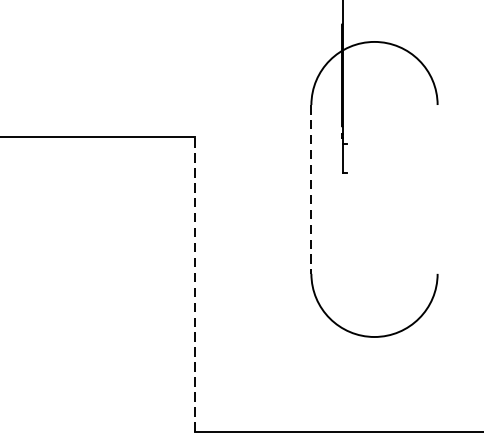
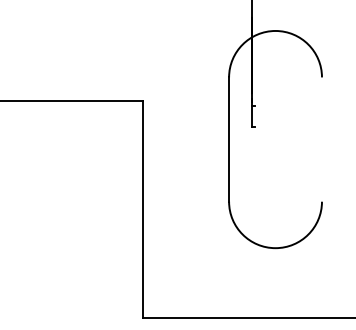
line: (311, 190) -> (229, 140), dashed -> solid
line: (195, 284) -> (143, 209), dashed -> solid

